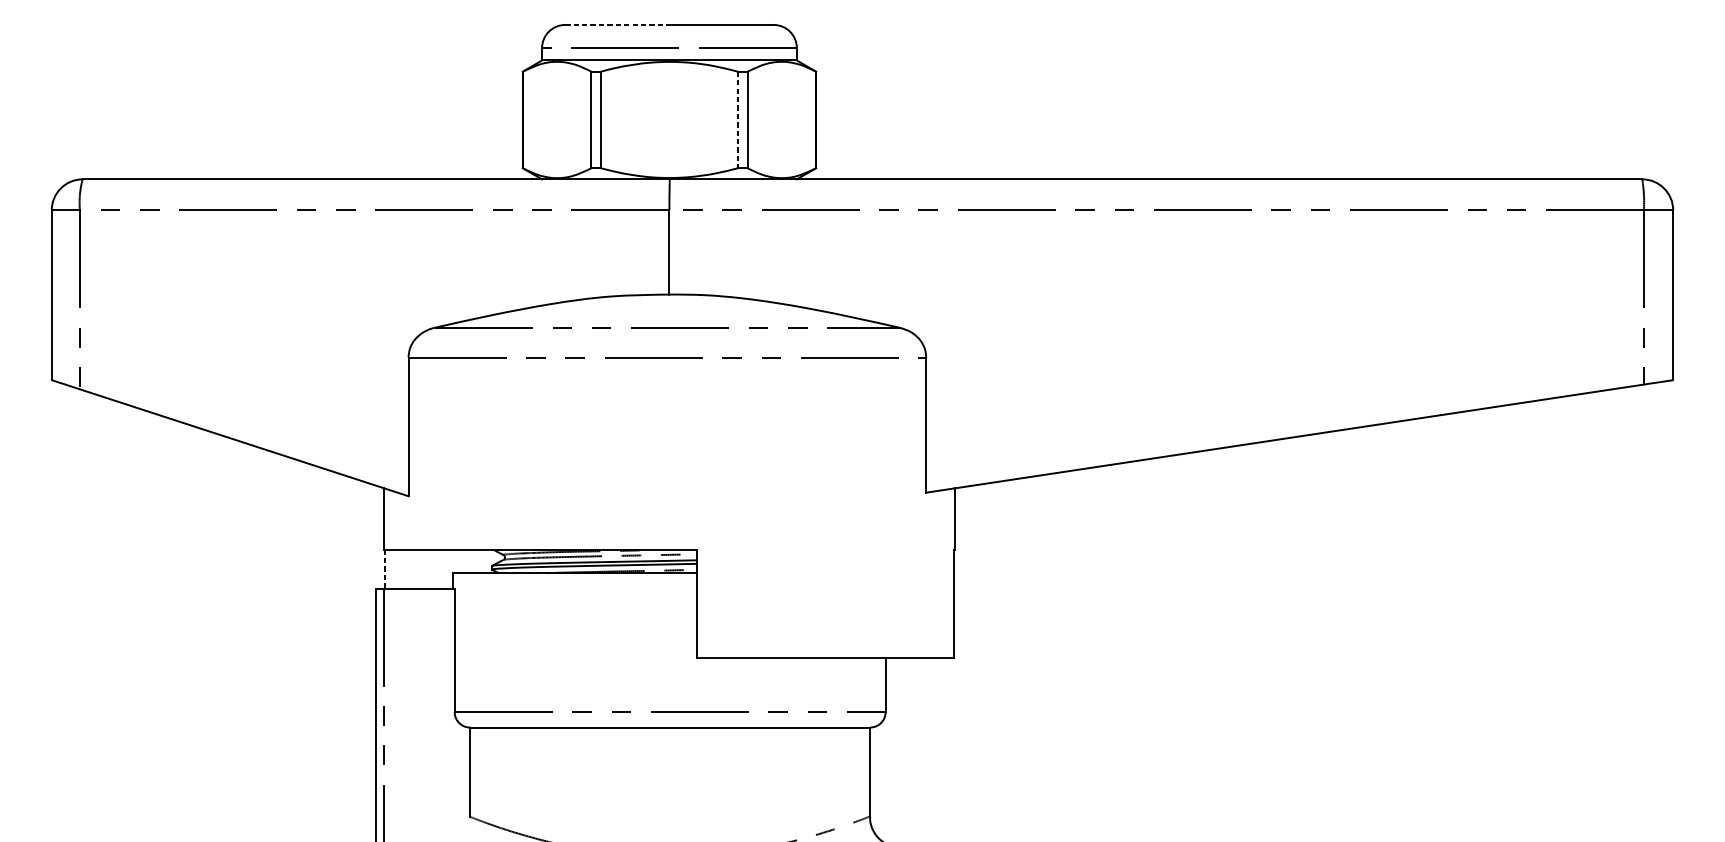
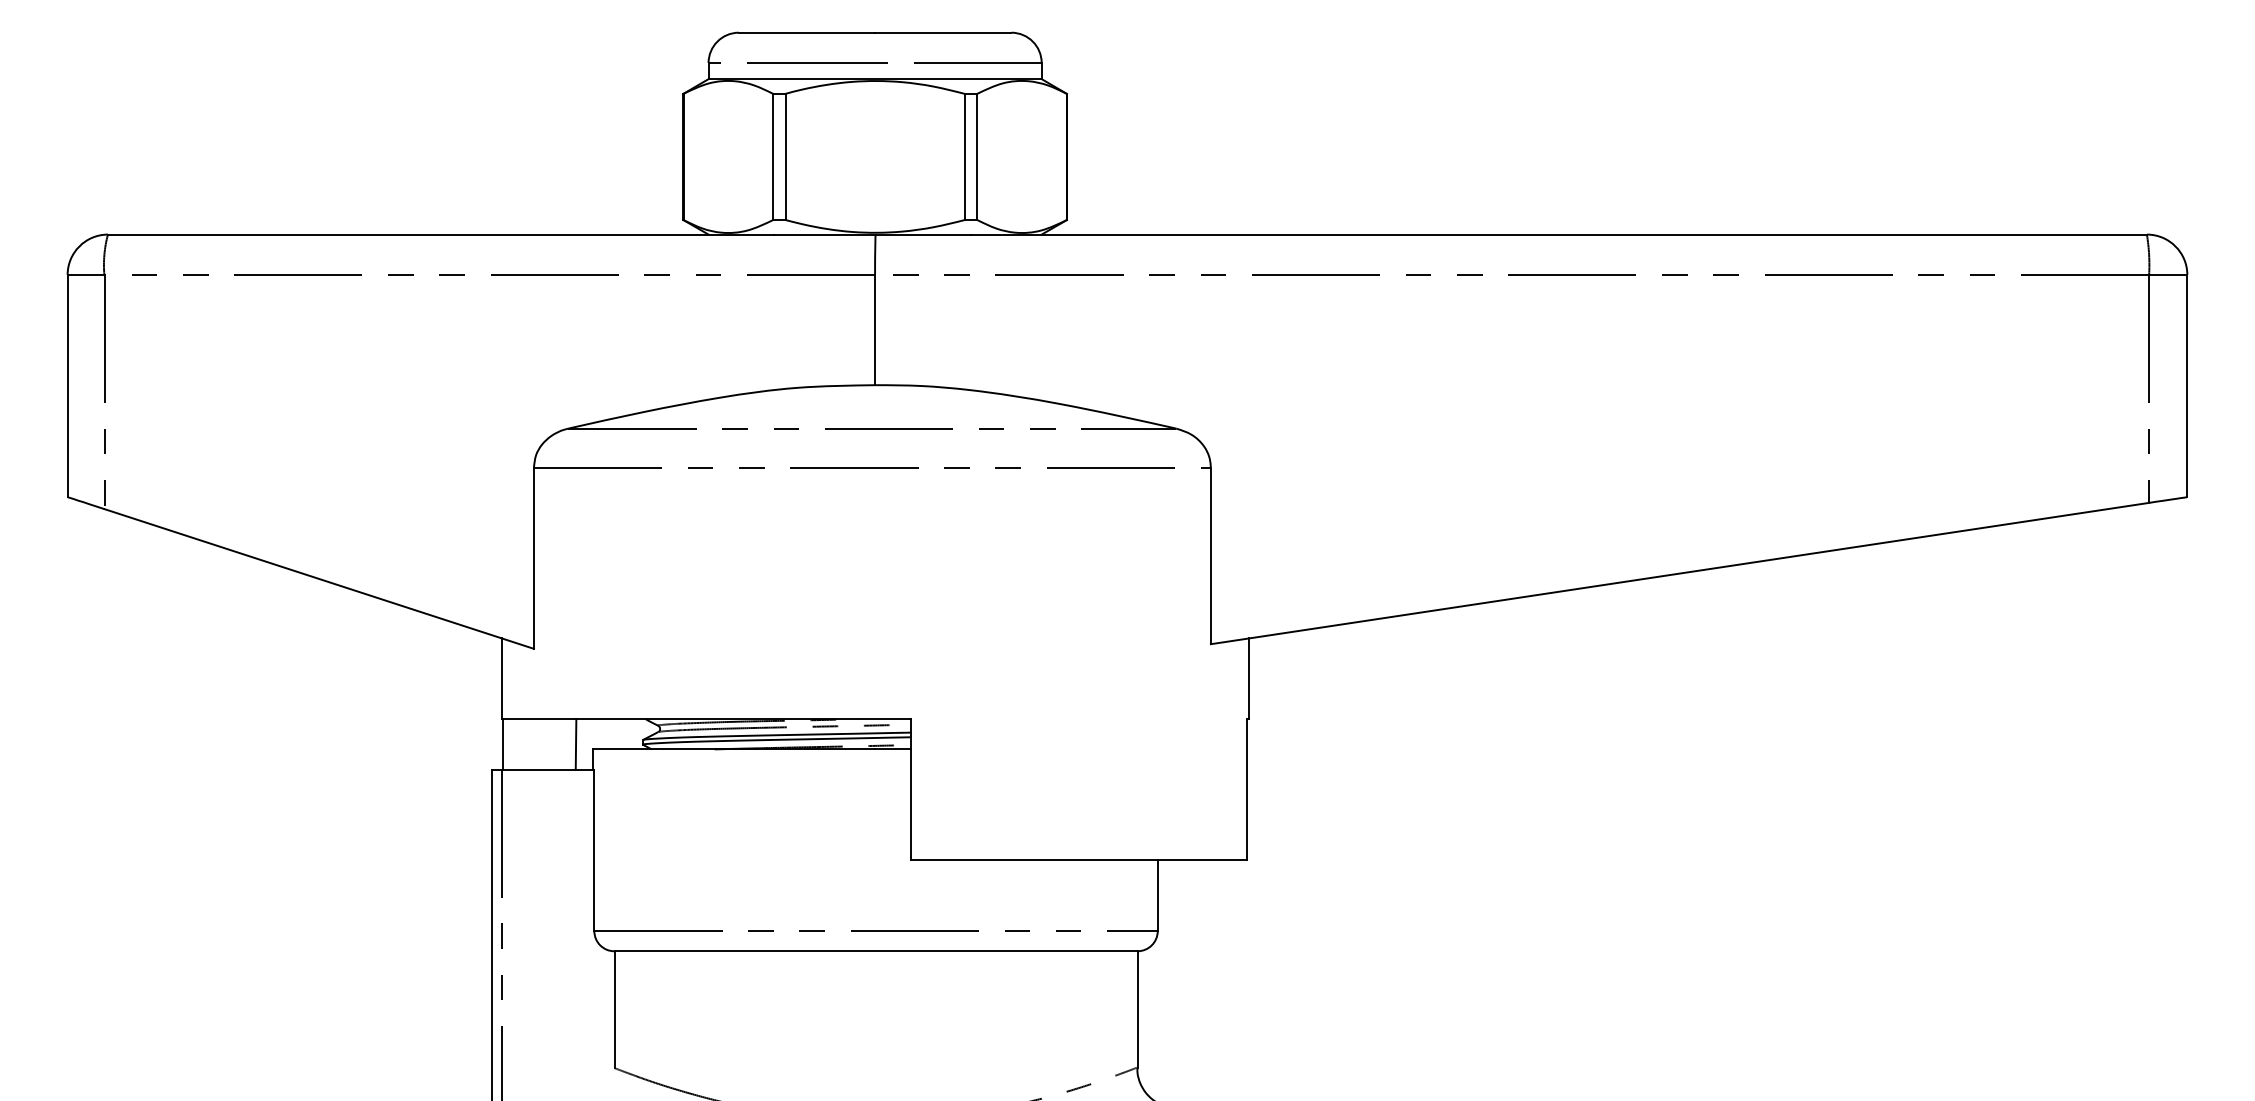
line: (617, 24) -> (807, 32), dashed -> solid
line: (737, 120) -> (964, 157), dashed -> solid
line: (385, 568) -> (503, 743), dashed -> solid
line: (440, 569) -> (575, 744), added

